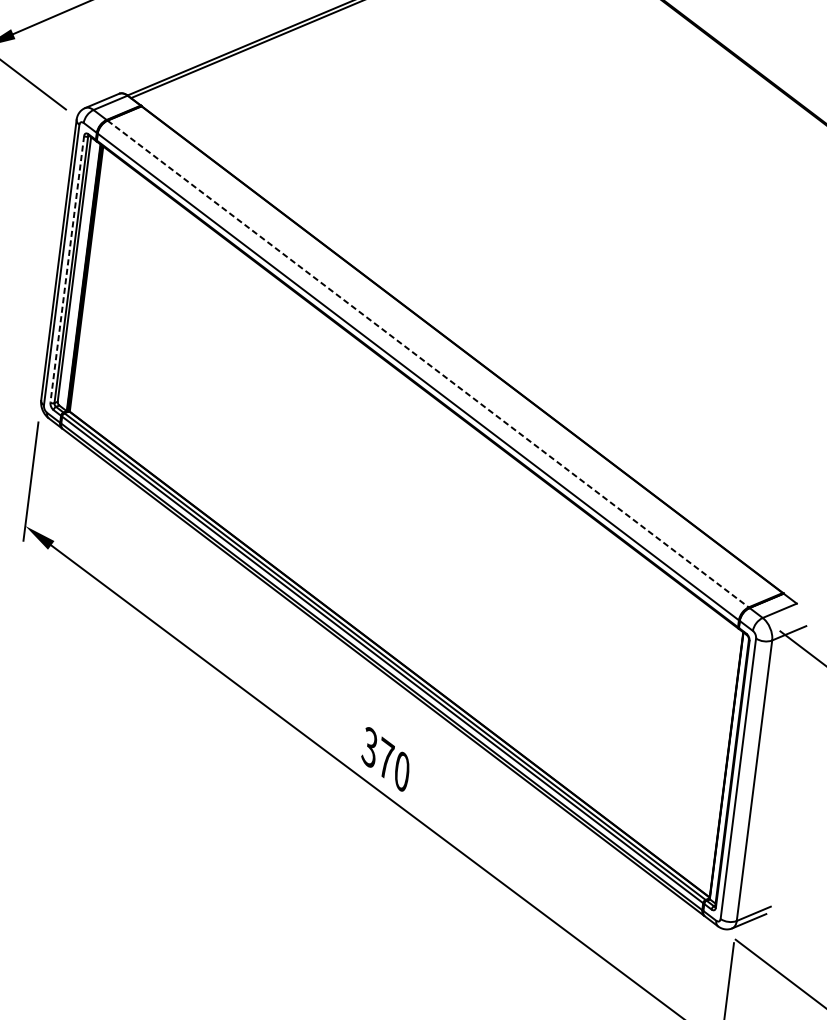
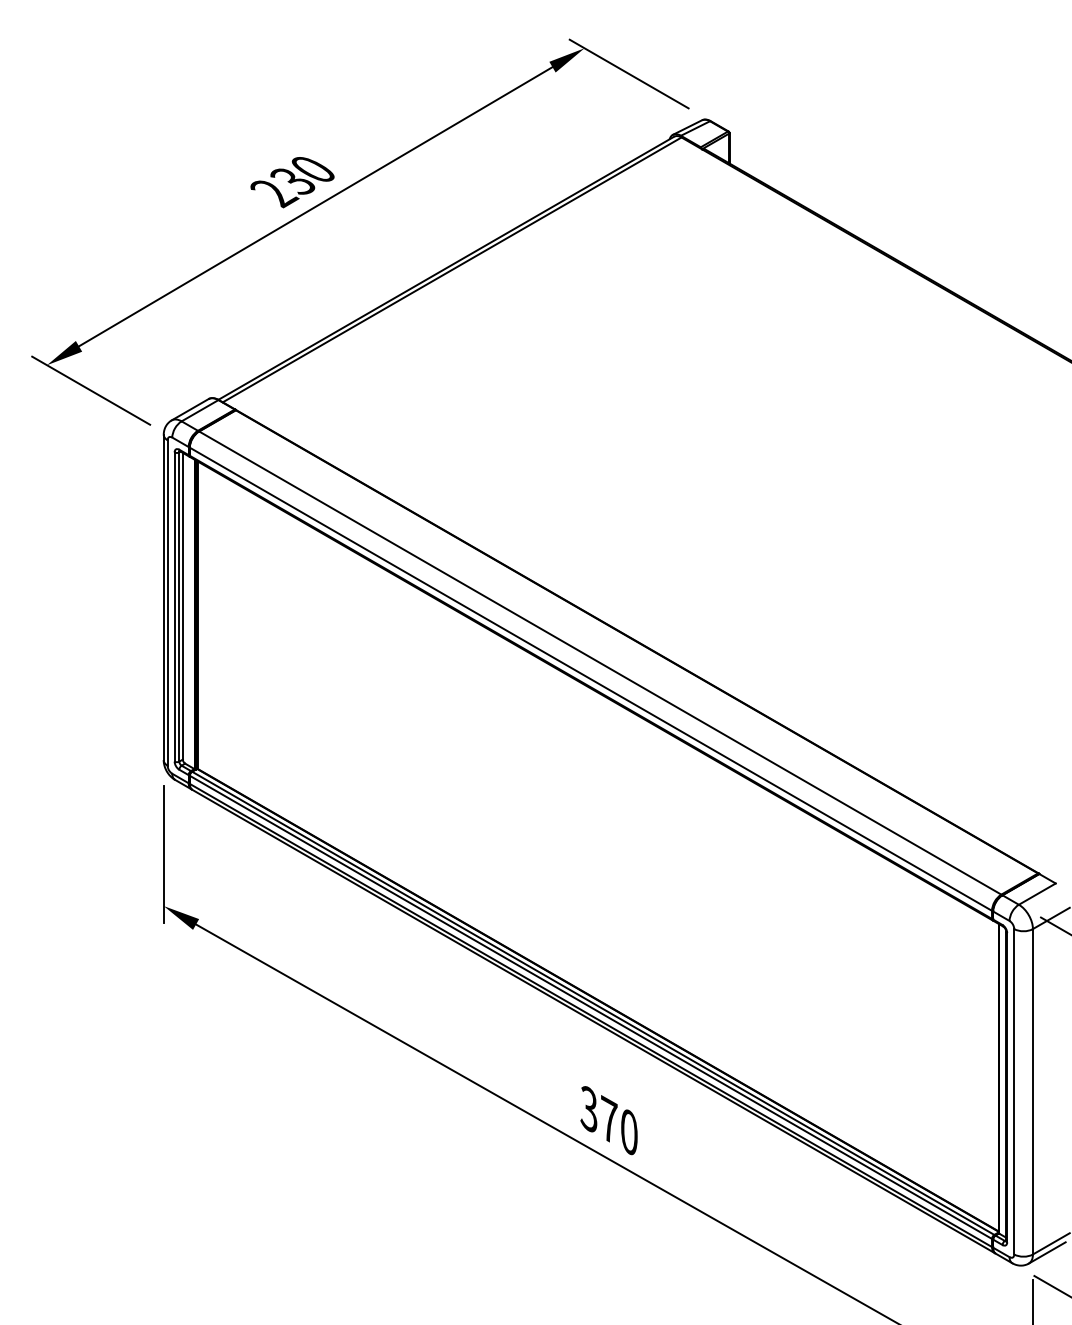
line: (67, 269) -> (174, 607), dashed -> solid
line: (428, 364) -> (600, 663), dashed -> solid

